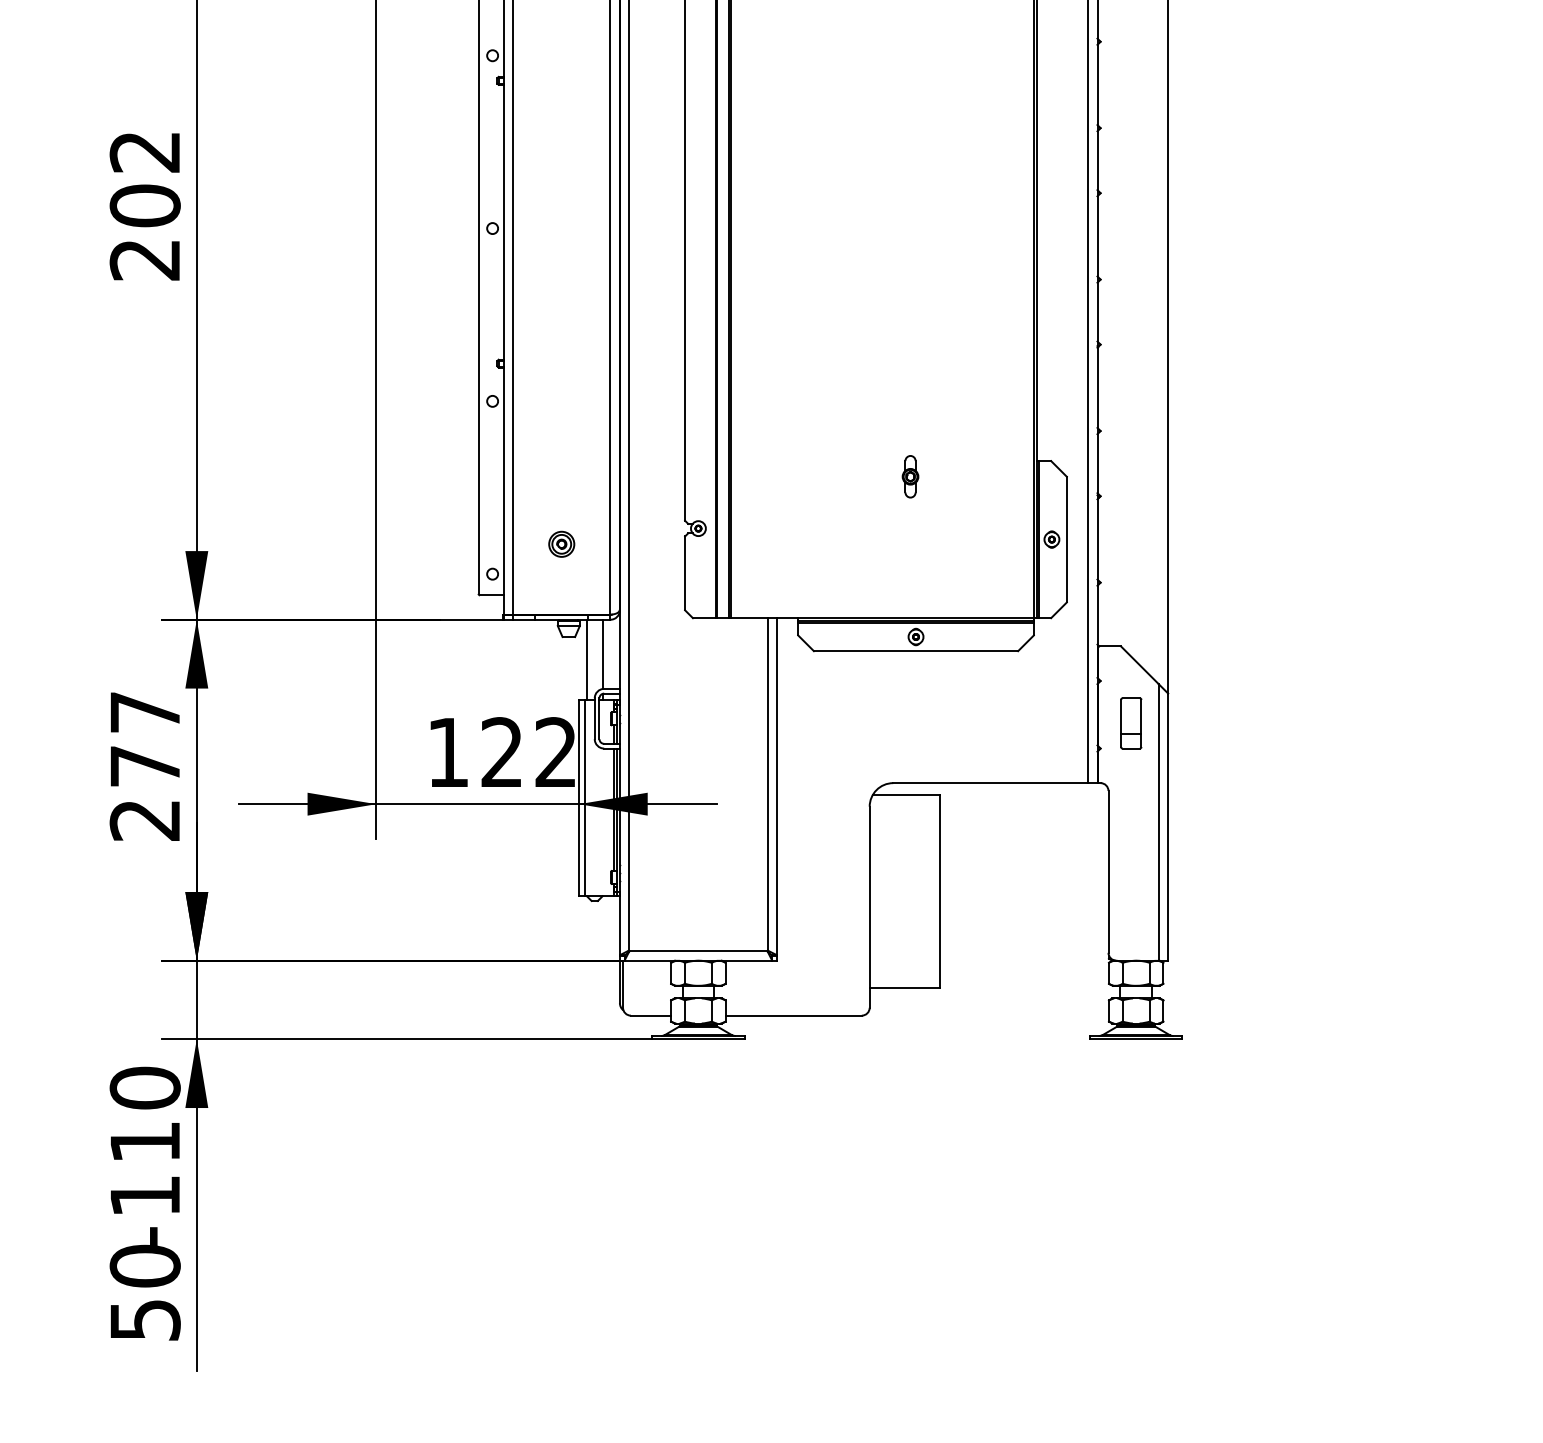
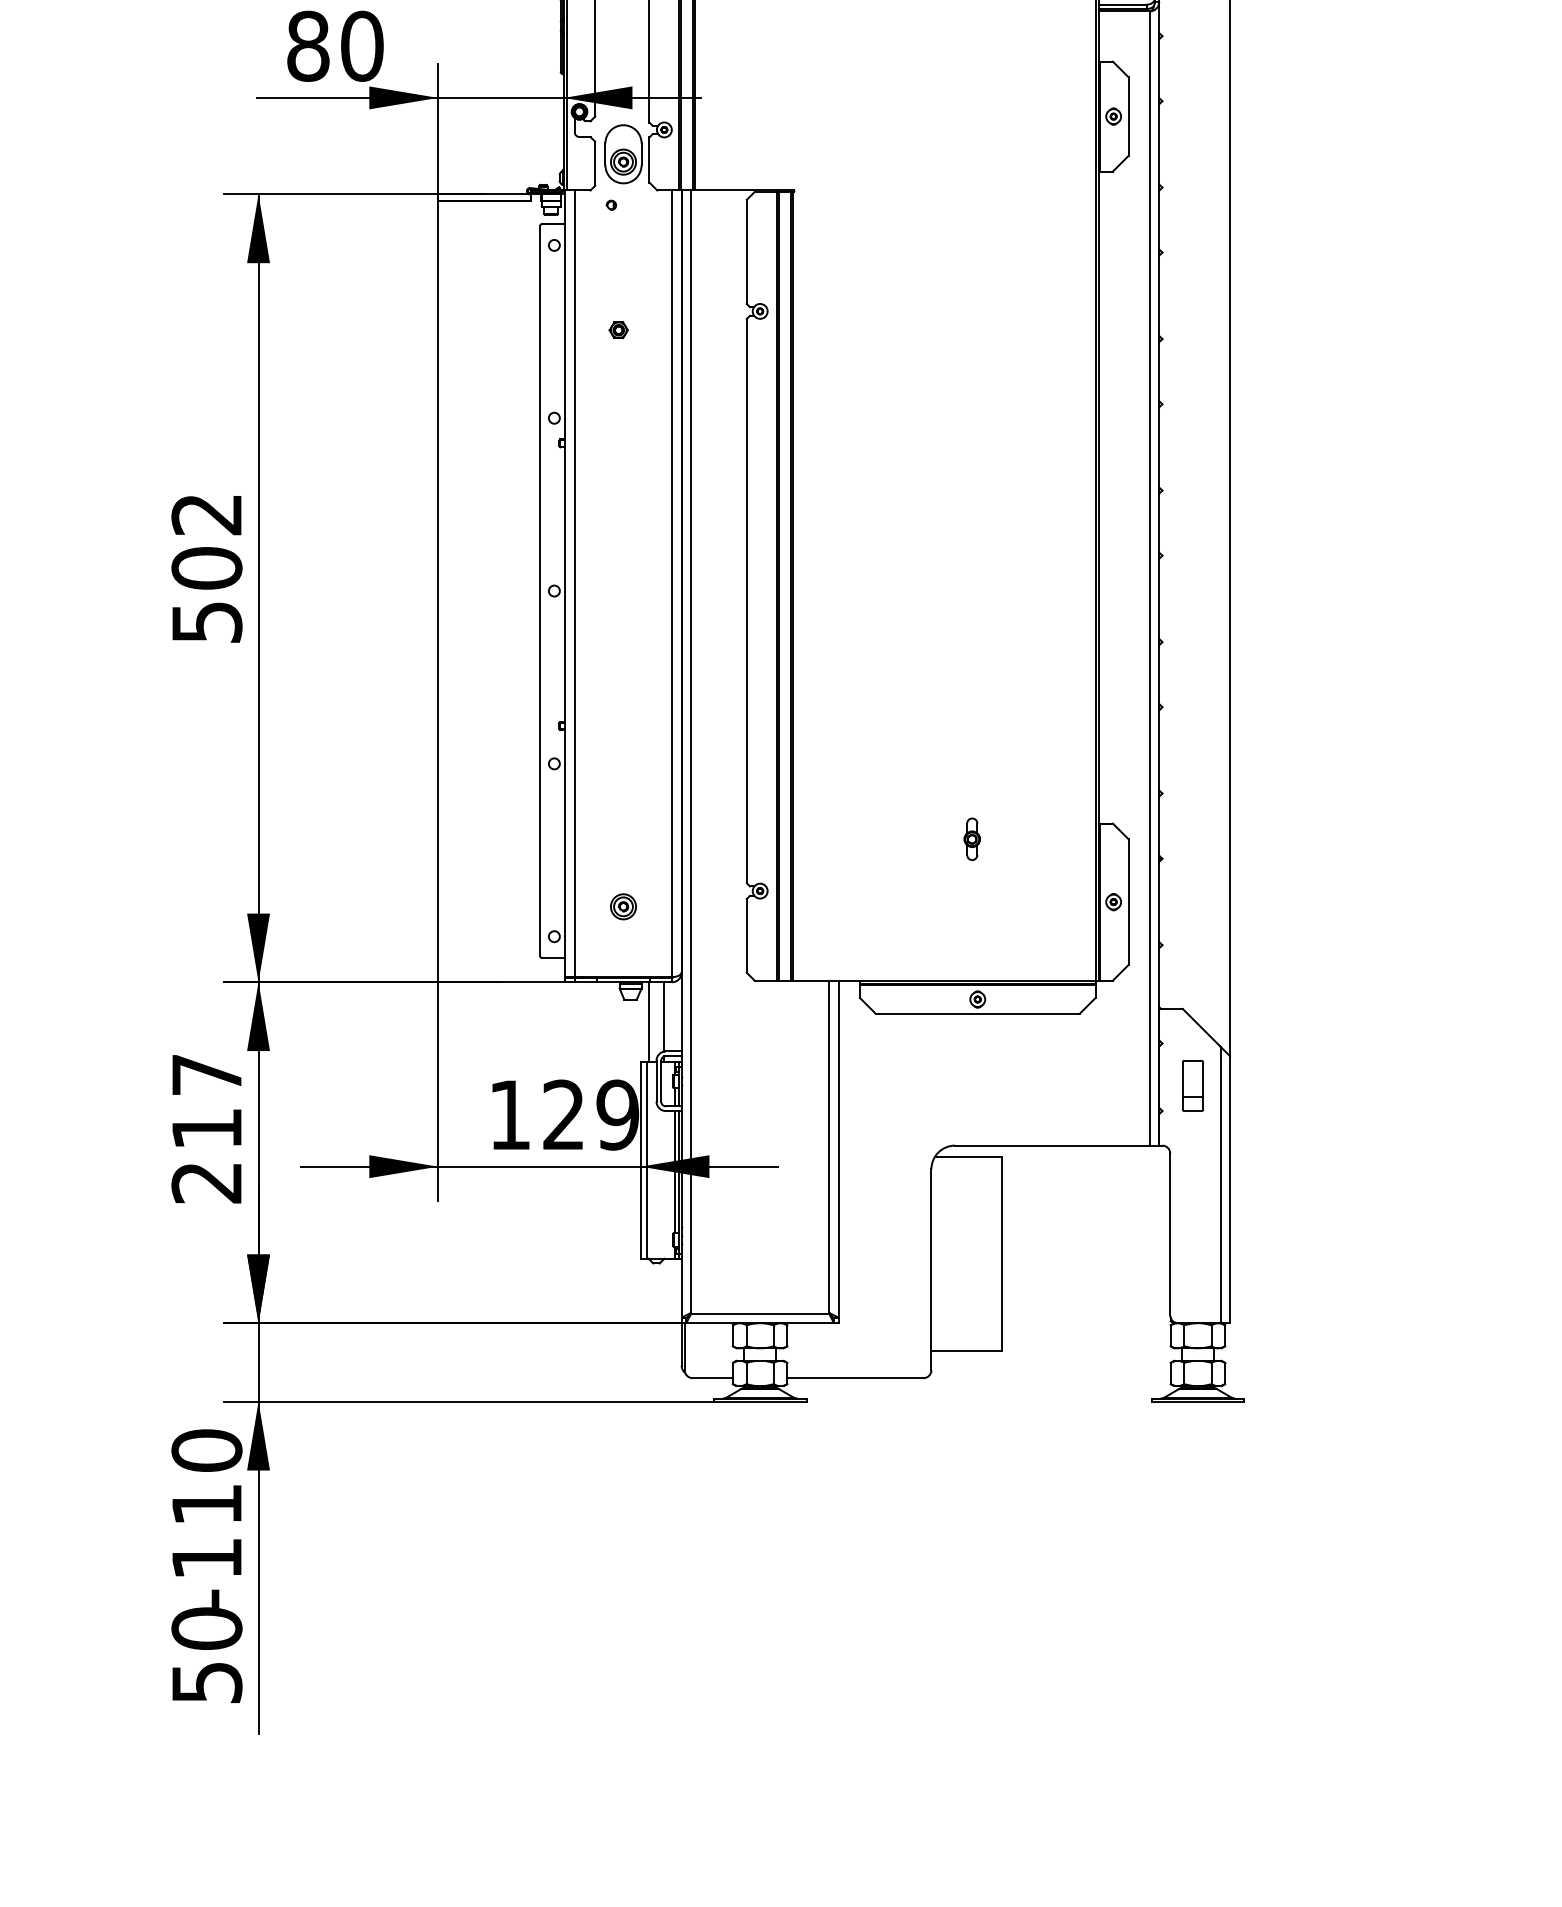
text: (144, 260) -> (206, 622), 202 -> 502
text: (555, 752) -> (617, 1114), 122 -> 129
text: (144, 766) -> (206, 1128), 277 -> 217

